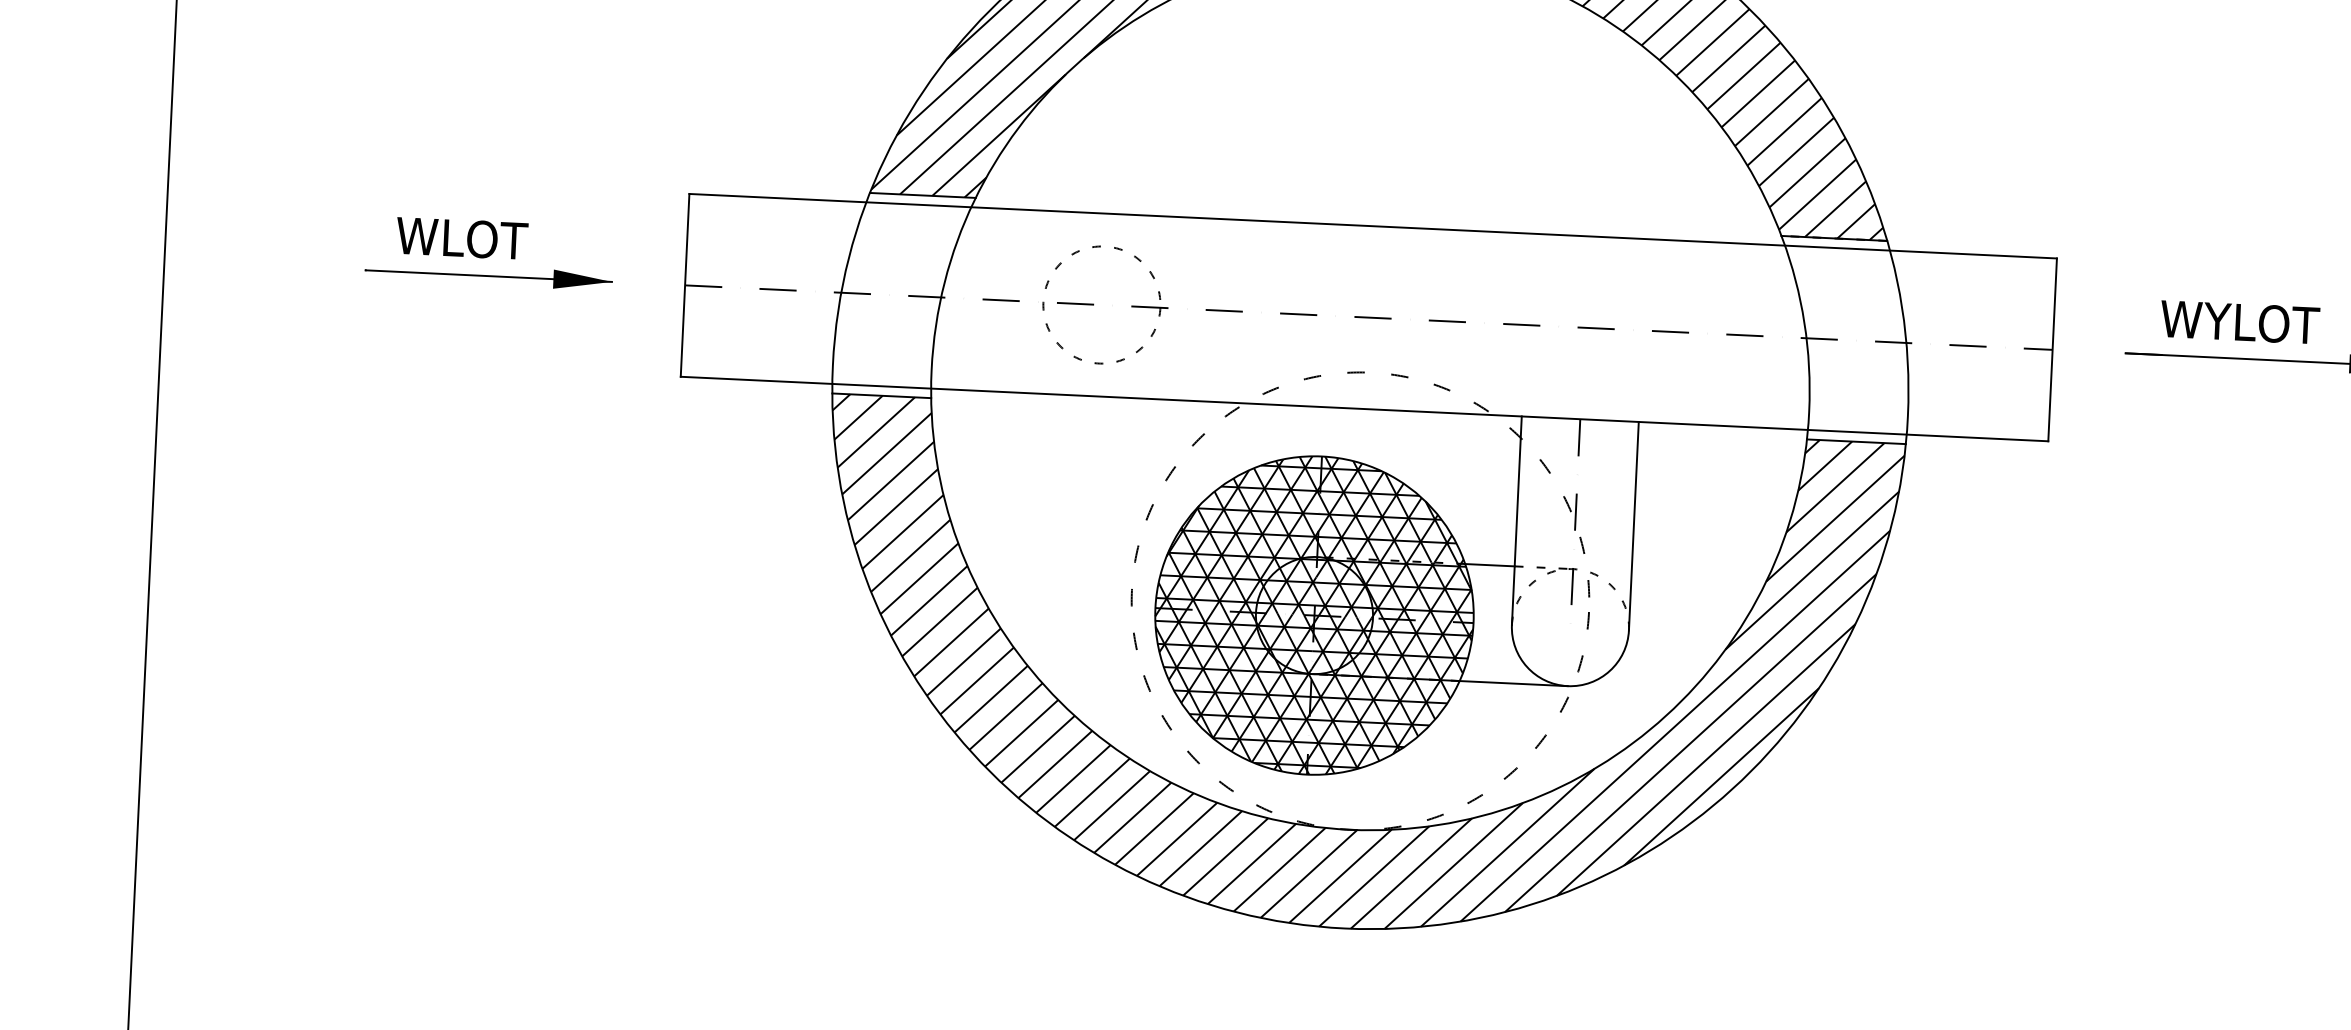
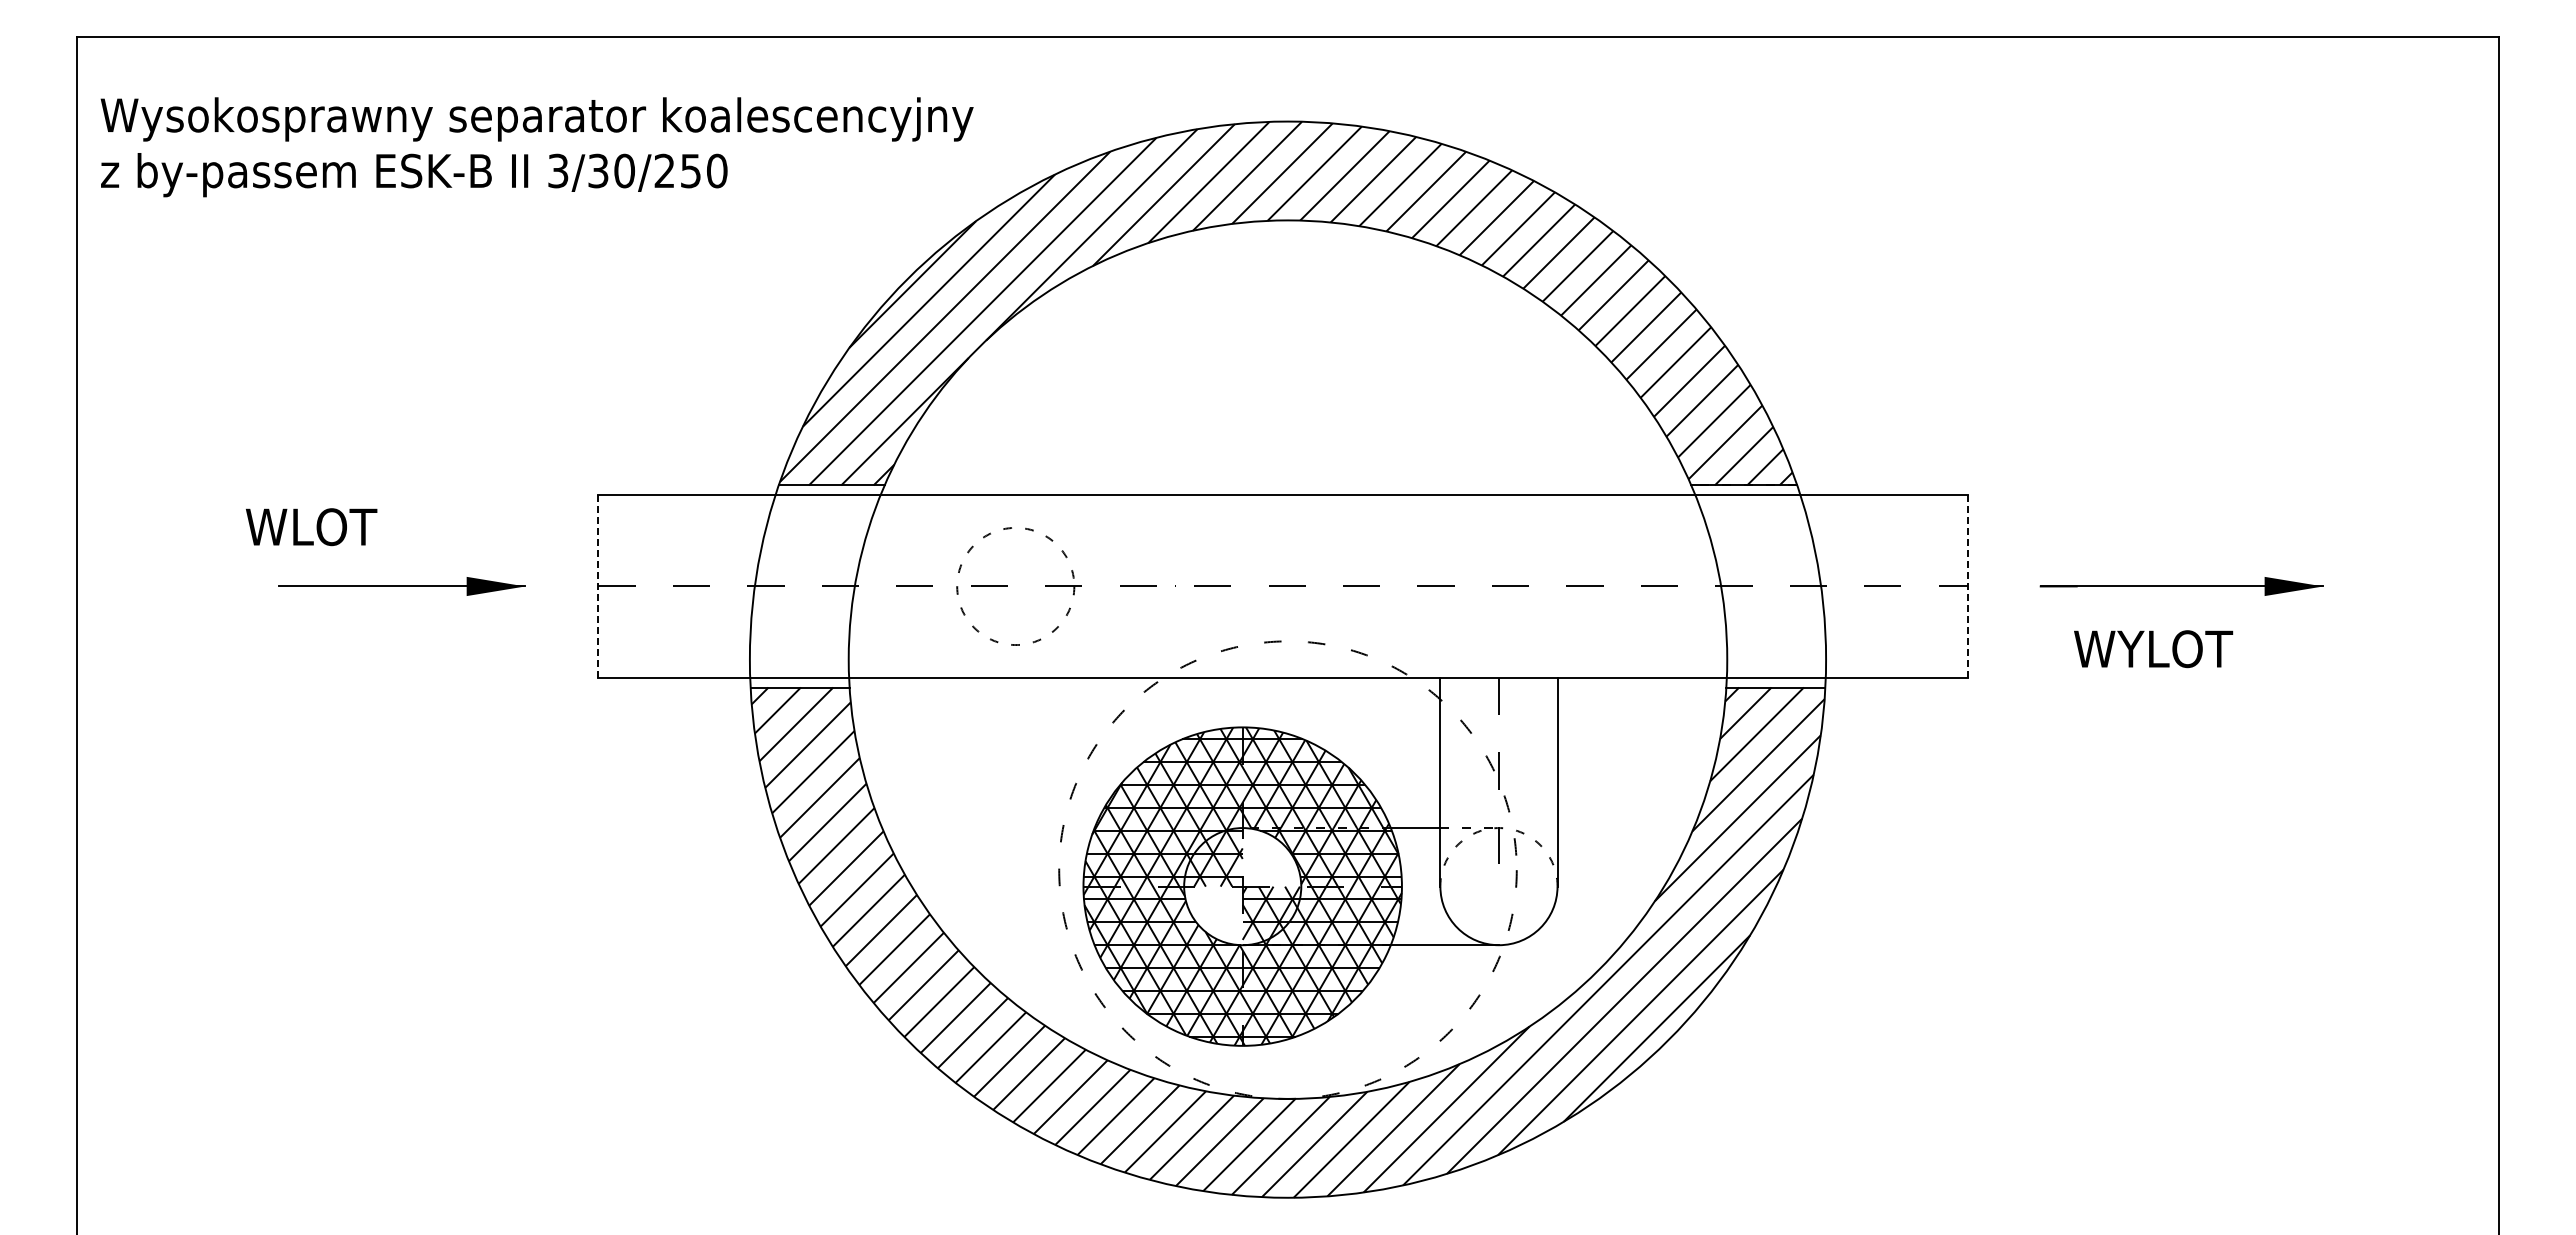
text: (462, 238) -> (311, 527), moved
line: (685, 285) -> (598, 586), solid -> dashed
text: (2240, 322) -> (2153, 649), moved
line: (2052, 349) -> (1967, 586), solid -> dashed
hatch: (1344, 587) -> (1271, 857), removed
hatch: (1283, 643) -> (1213, 915), removed

